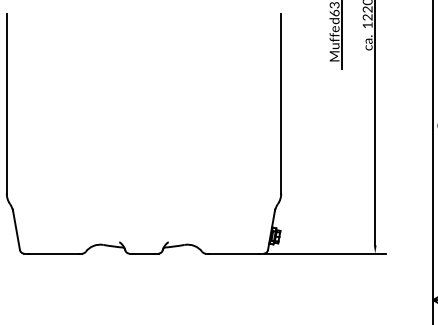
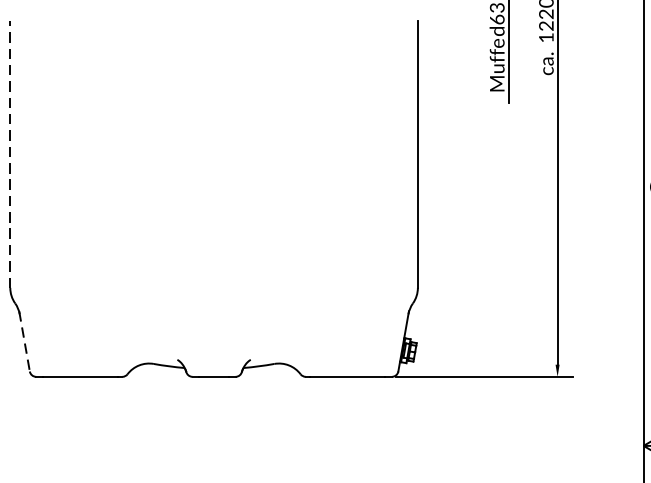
line: (6, 103) -> (9, 153), solid -> dashed
line: (16, 229) -> (24, 341), solid -> dashed

